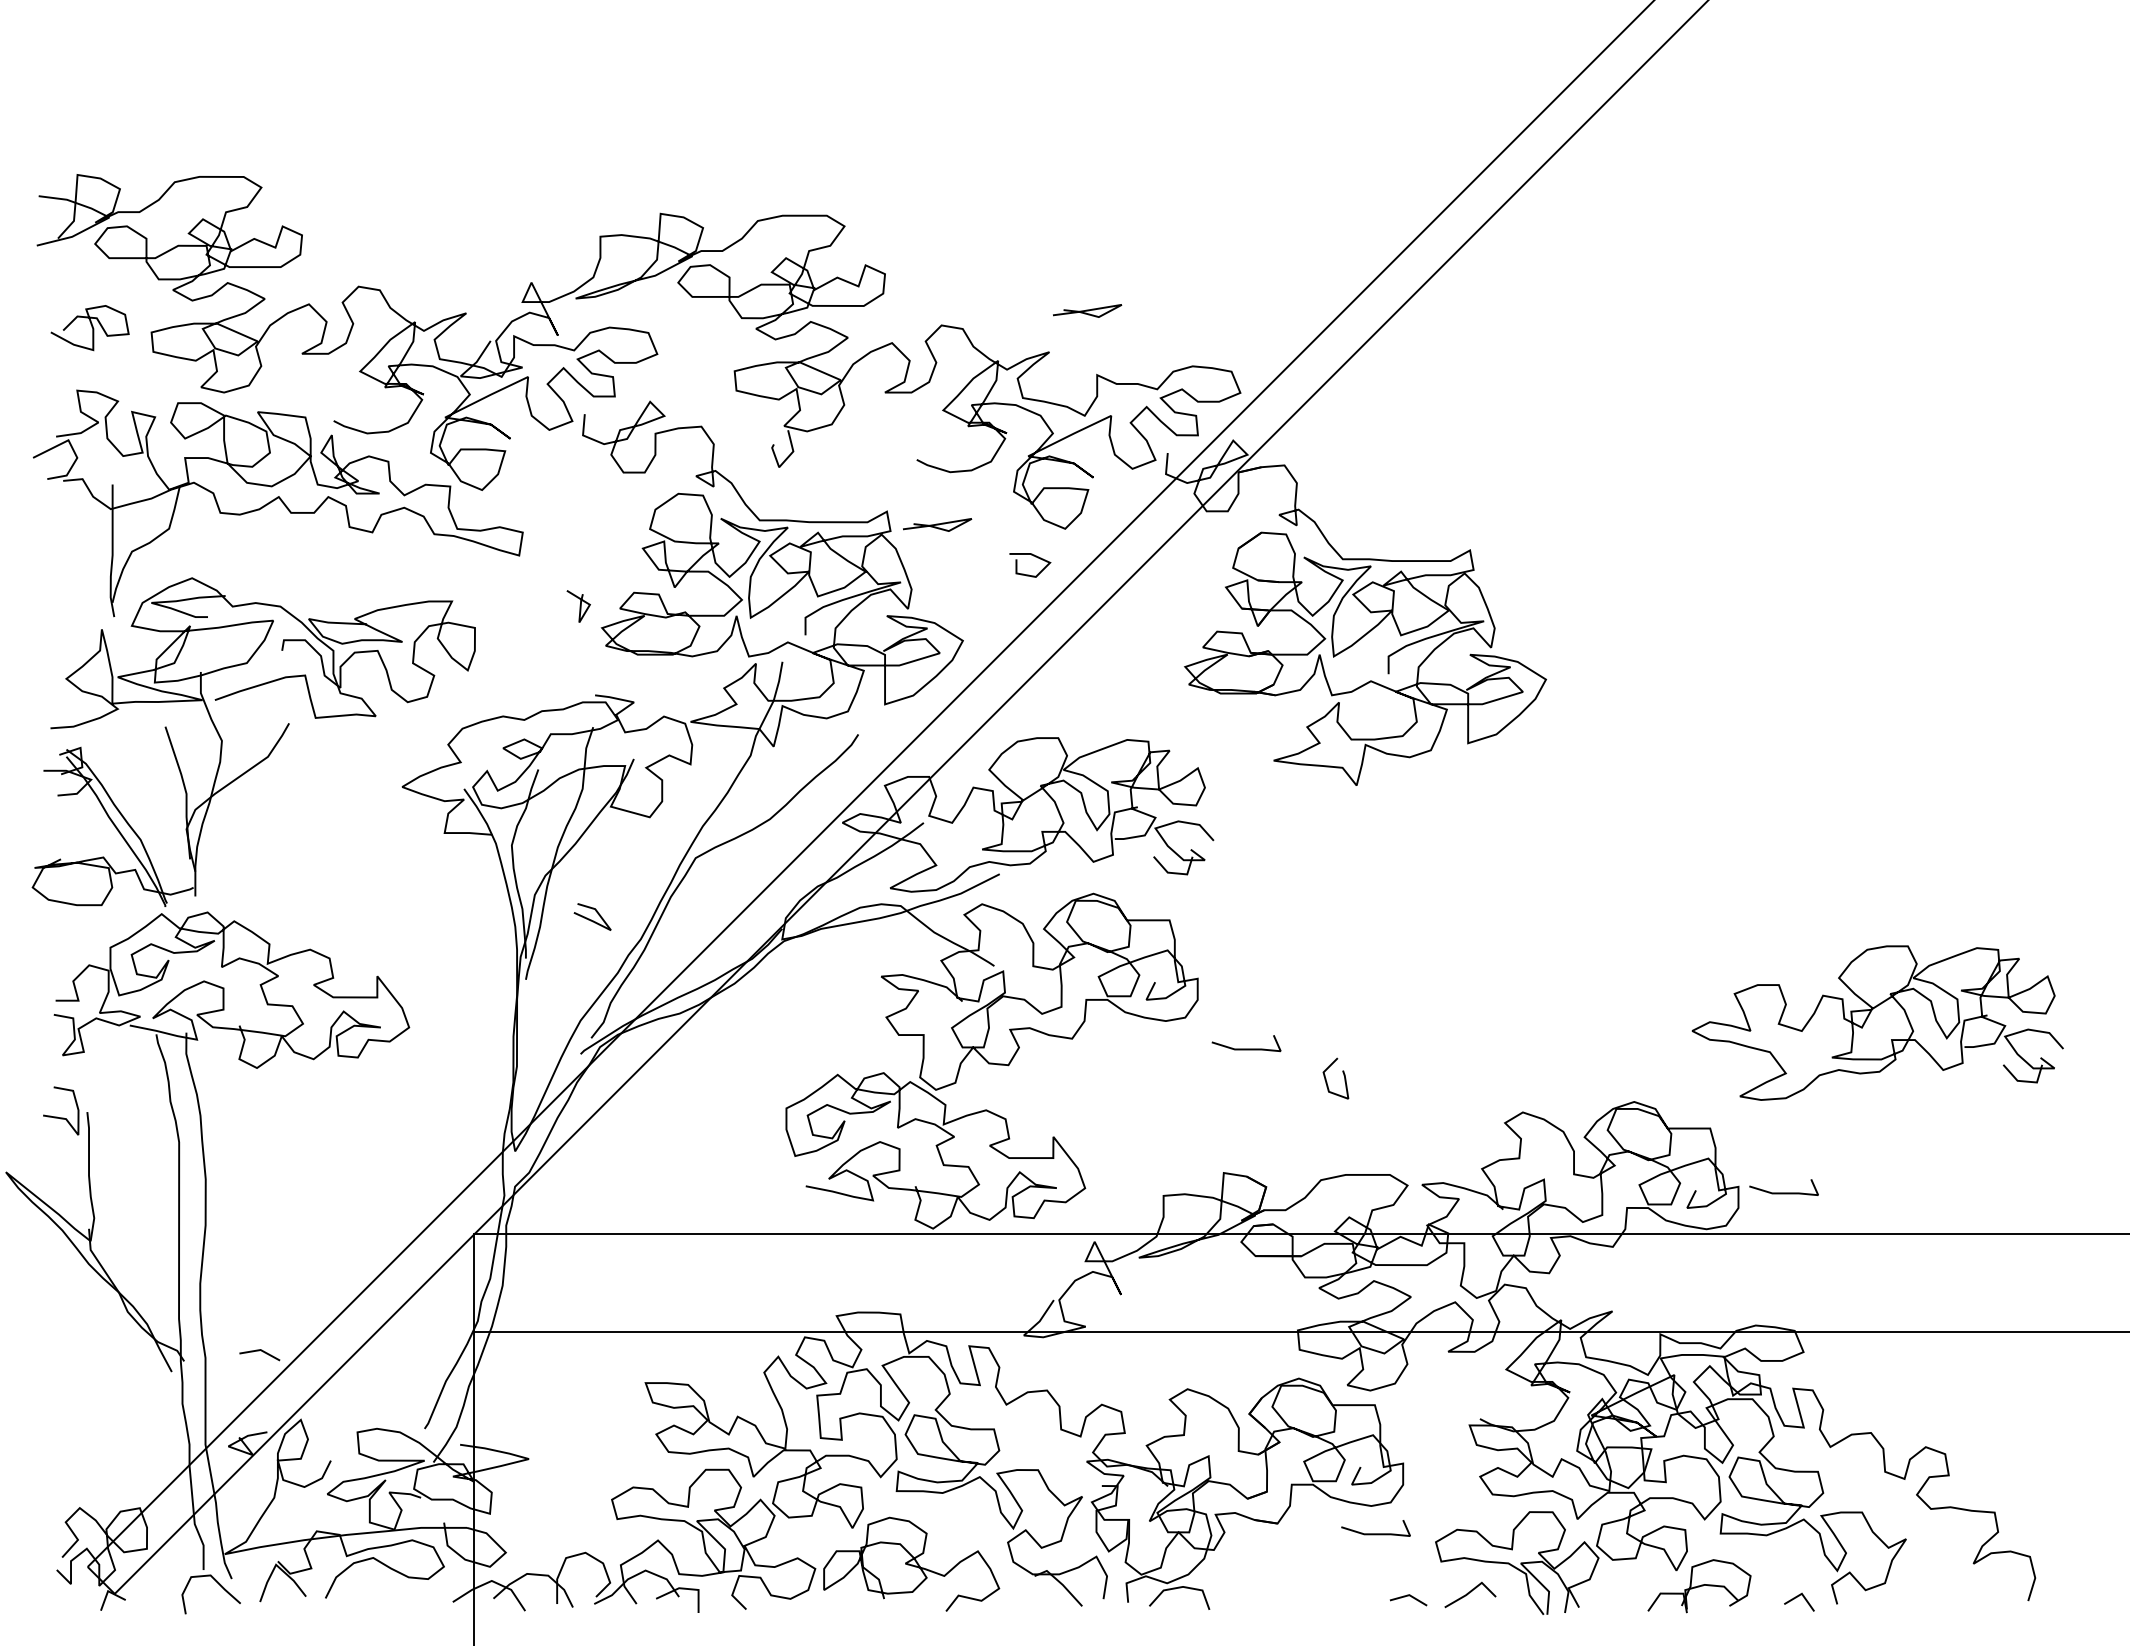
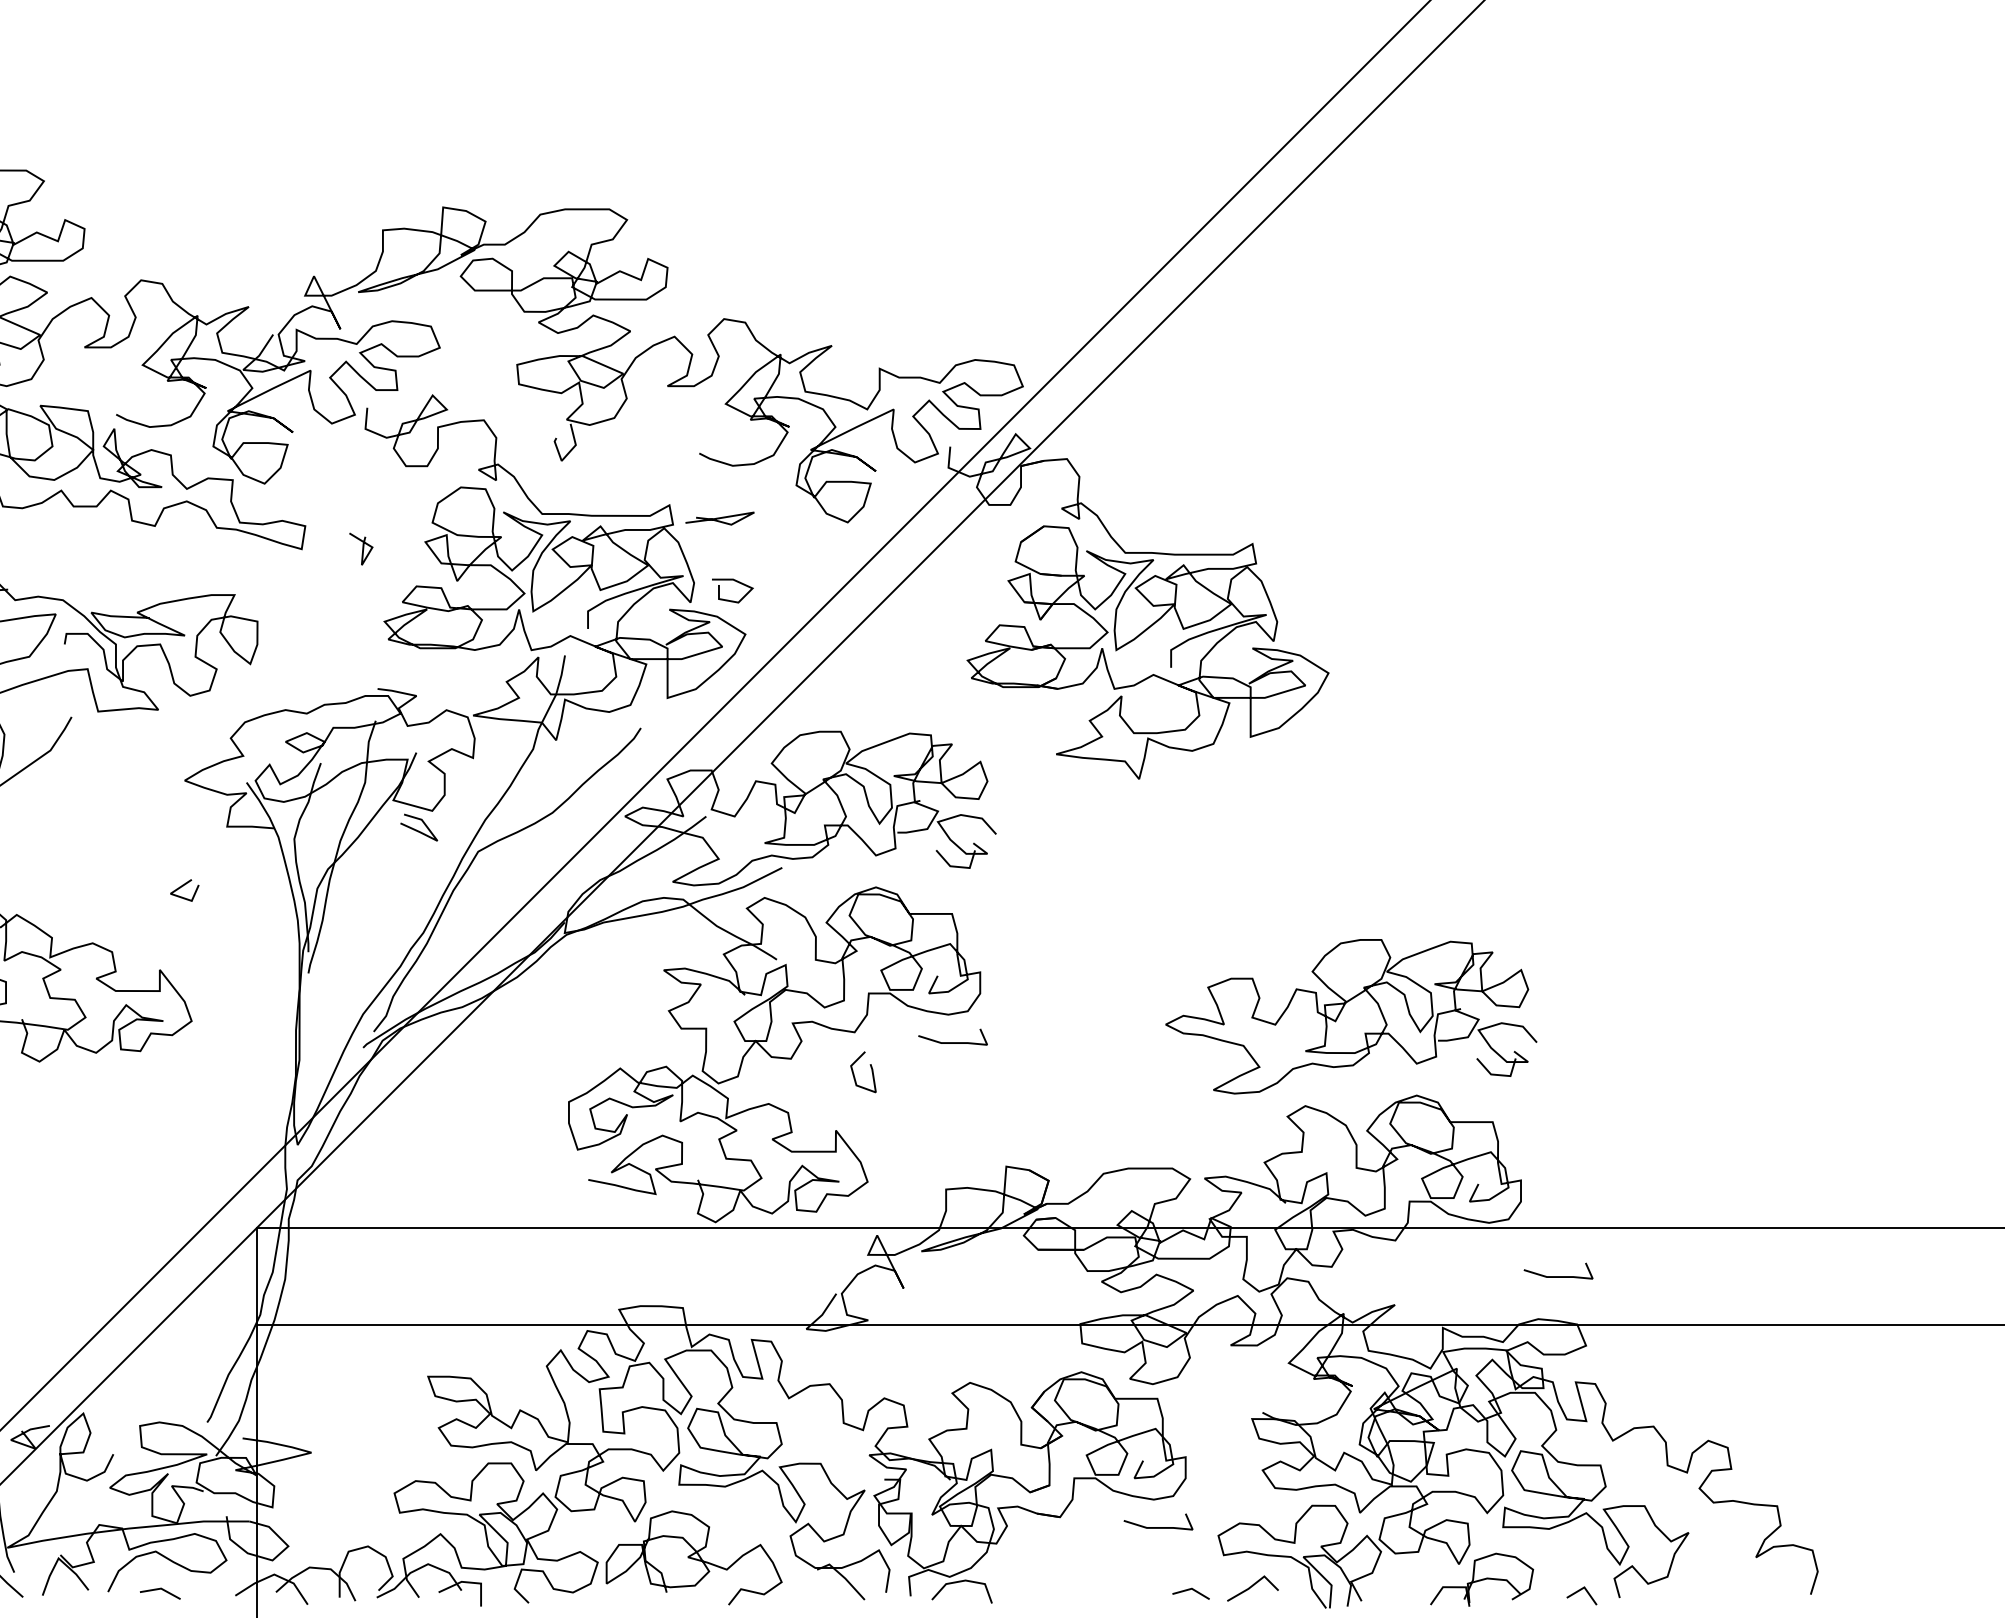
curve: (1087, 310) -> (870, 304), removed
curve: (1029, 574) -> (732, 600), moved
line: (579, 606) -> (362, 549), moved
line: (400, 893) -> (183, 887), added
line: (591, 919) -> (418, 830), moved
part: (1877, 1022) -> (1351, 1016), moved
line: (1246, 1048) -> (953, 1042), moved
curve: (1343, 1075) -> (871, 1069), moved
line: (1783, 1192) -> (1558, 1276), moved
line: (259, 1351) -> (160, 1590), moved

